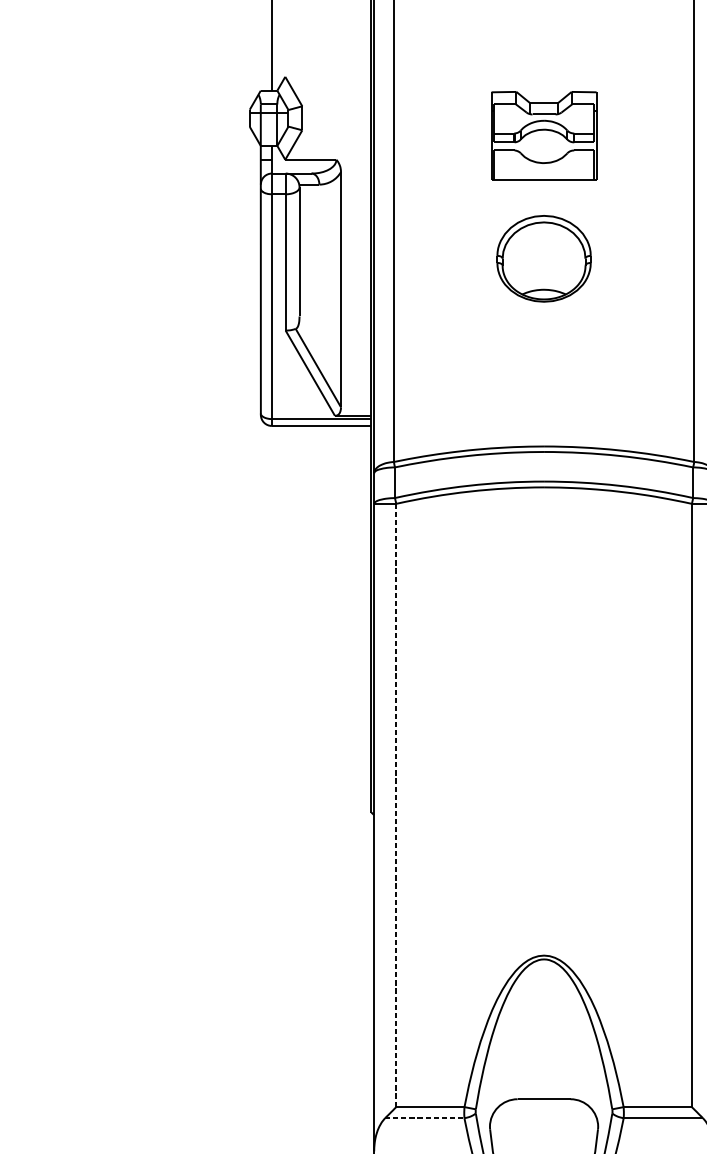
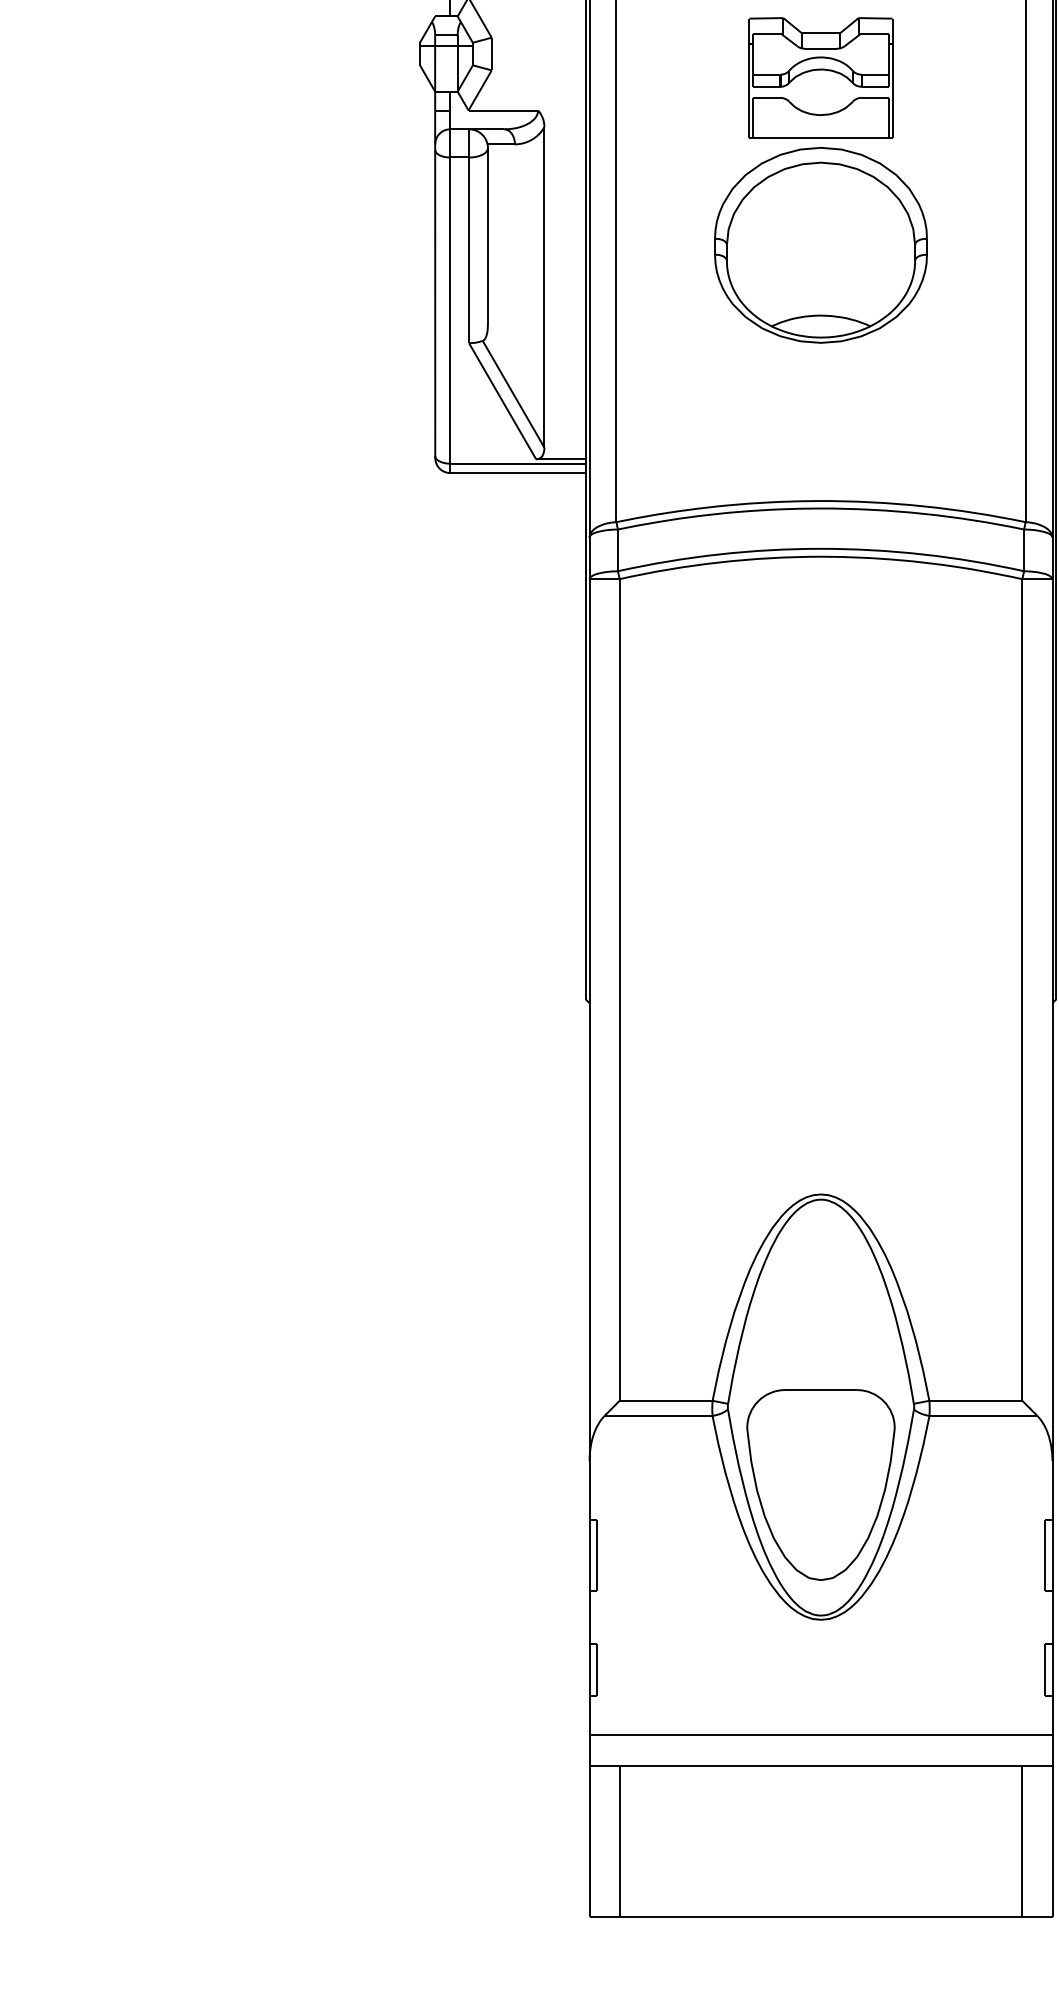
part: (543, 258) -> (820, 245), size x1.67
line: (396, 805) -> (619, 989), dashed -> solid
line: (424, 1117) -> (658, 1415), dashed -> solid

